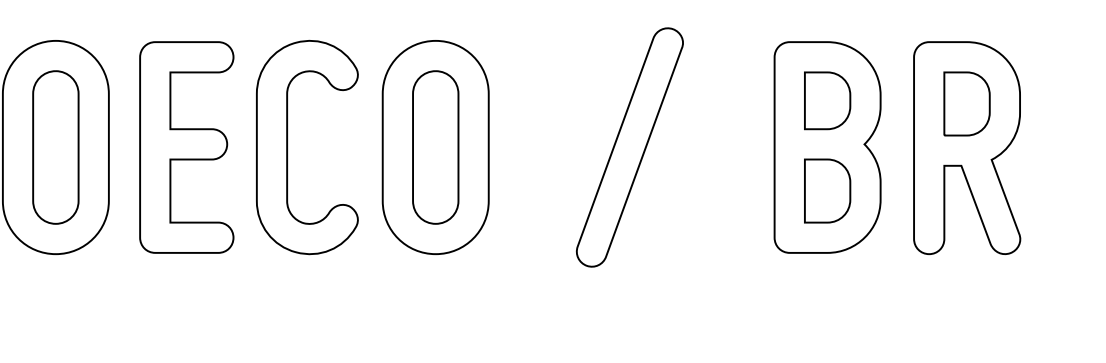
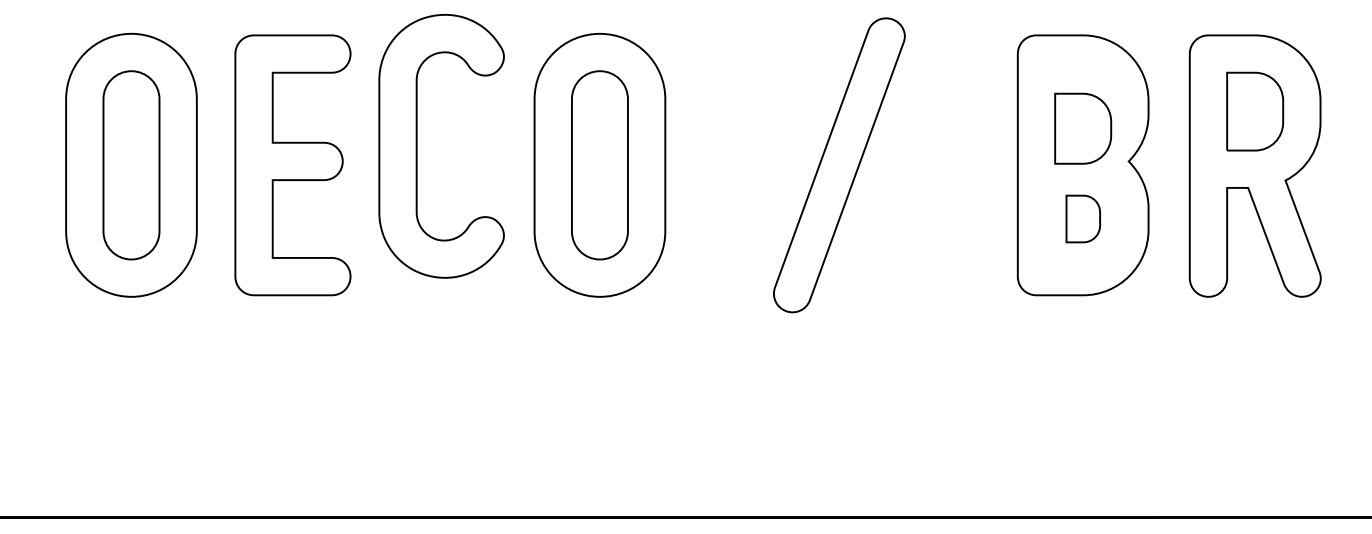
part: (827, 100) -> (1083, 128), moved
part: (287, 146) -> (417, 145), moved
part: (827, 190) -> (1083, 218), size x0.6

